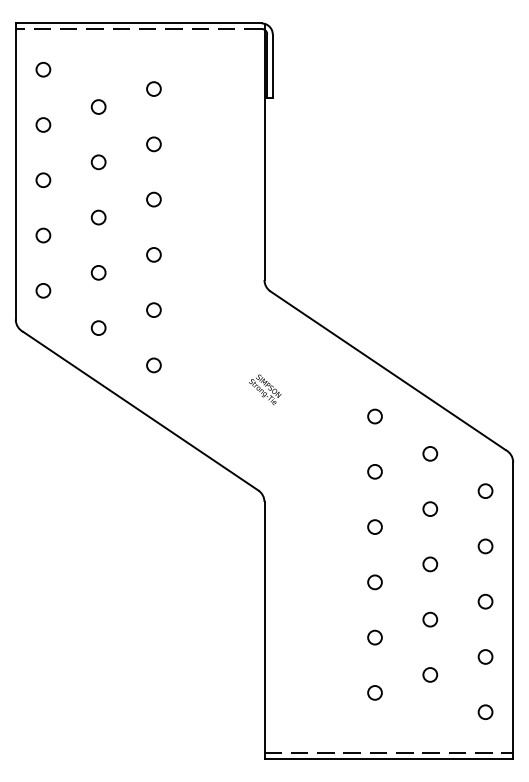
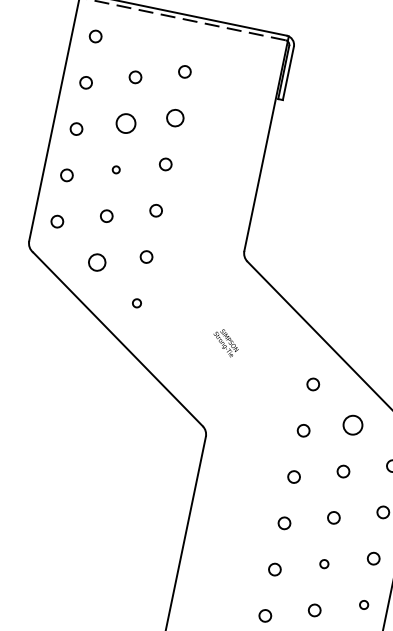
circle: (153, 144) -> (174, 118), size x1.4
circle: (98, 162) -> (125, 123), size x1.6
circle: (98, 217) -> (116, 169), size x0.6
circle: (98, 327) -> (97, 261), size x1.4
circle: (153, 365) -> (136, 303), size x0.7
circle: (430, 453) -> (353, 425), size x1.6
circle: (430, 619) -> (324, 564), size x0.7
circle: (485, 656) -> (364, 604), size x0.7

